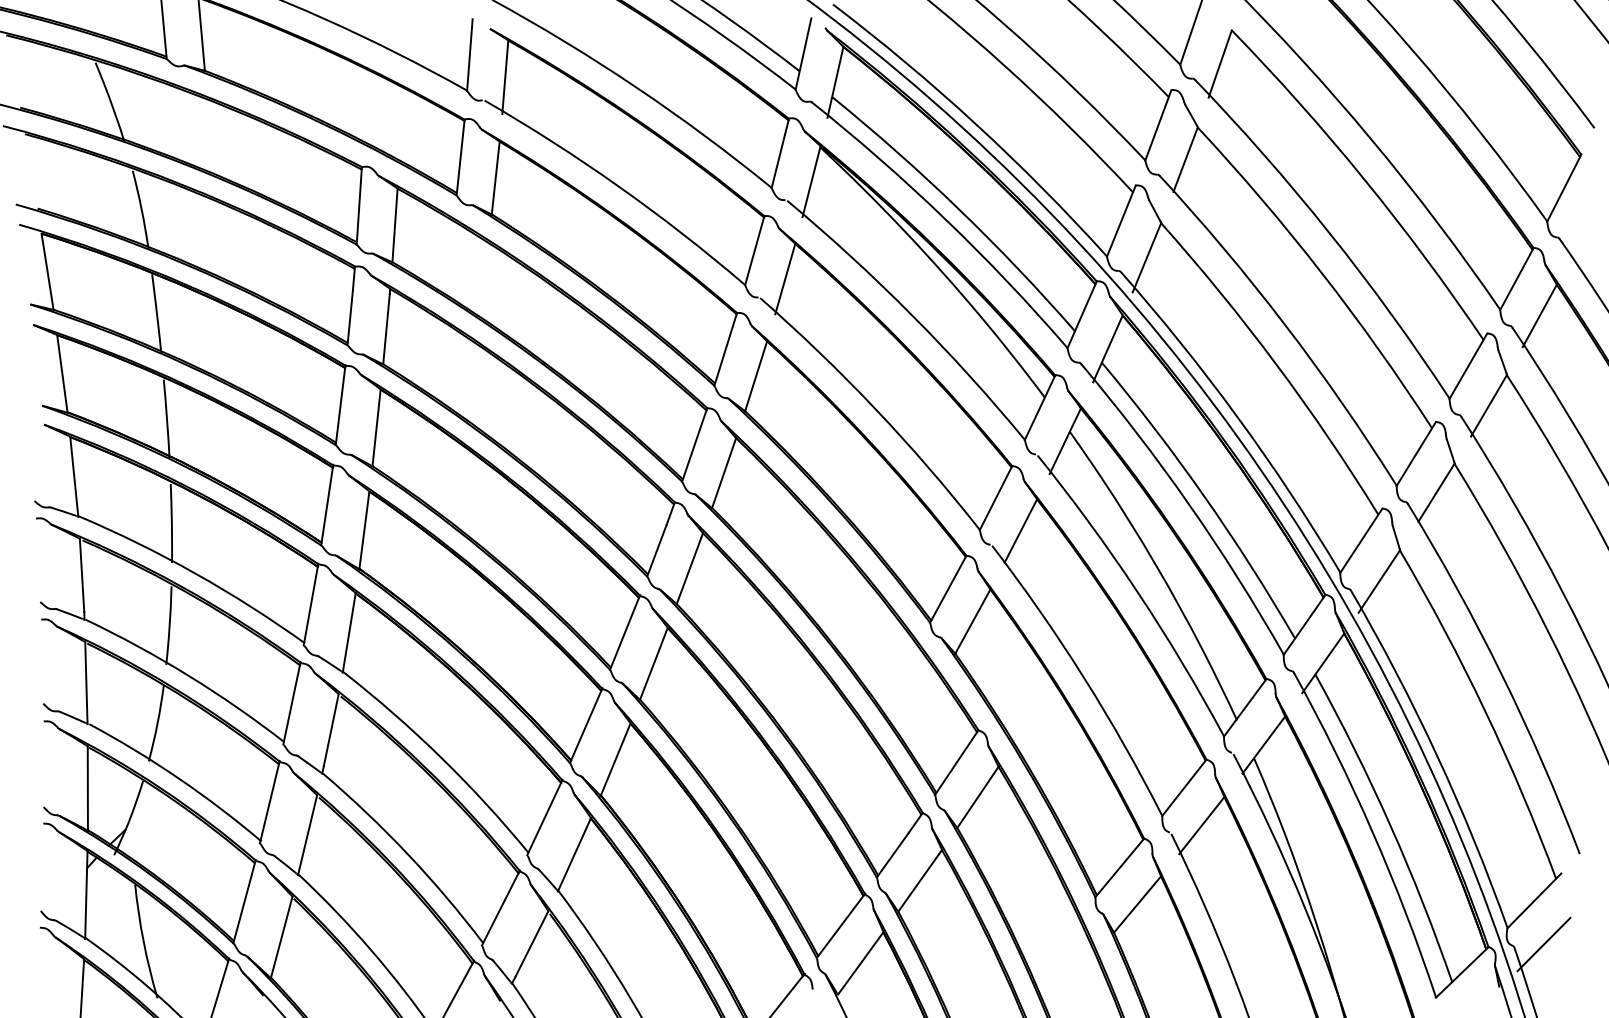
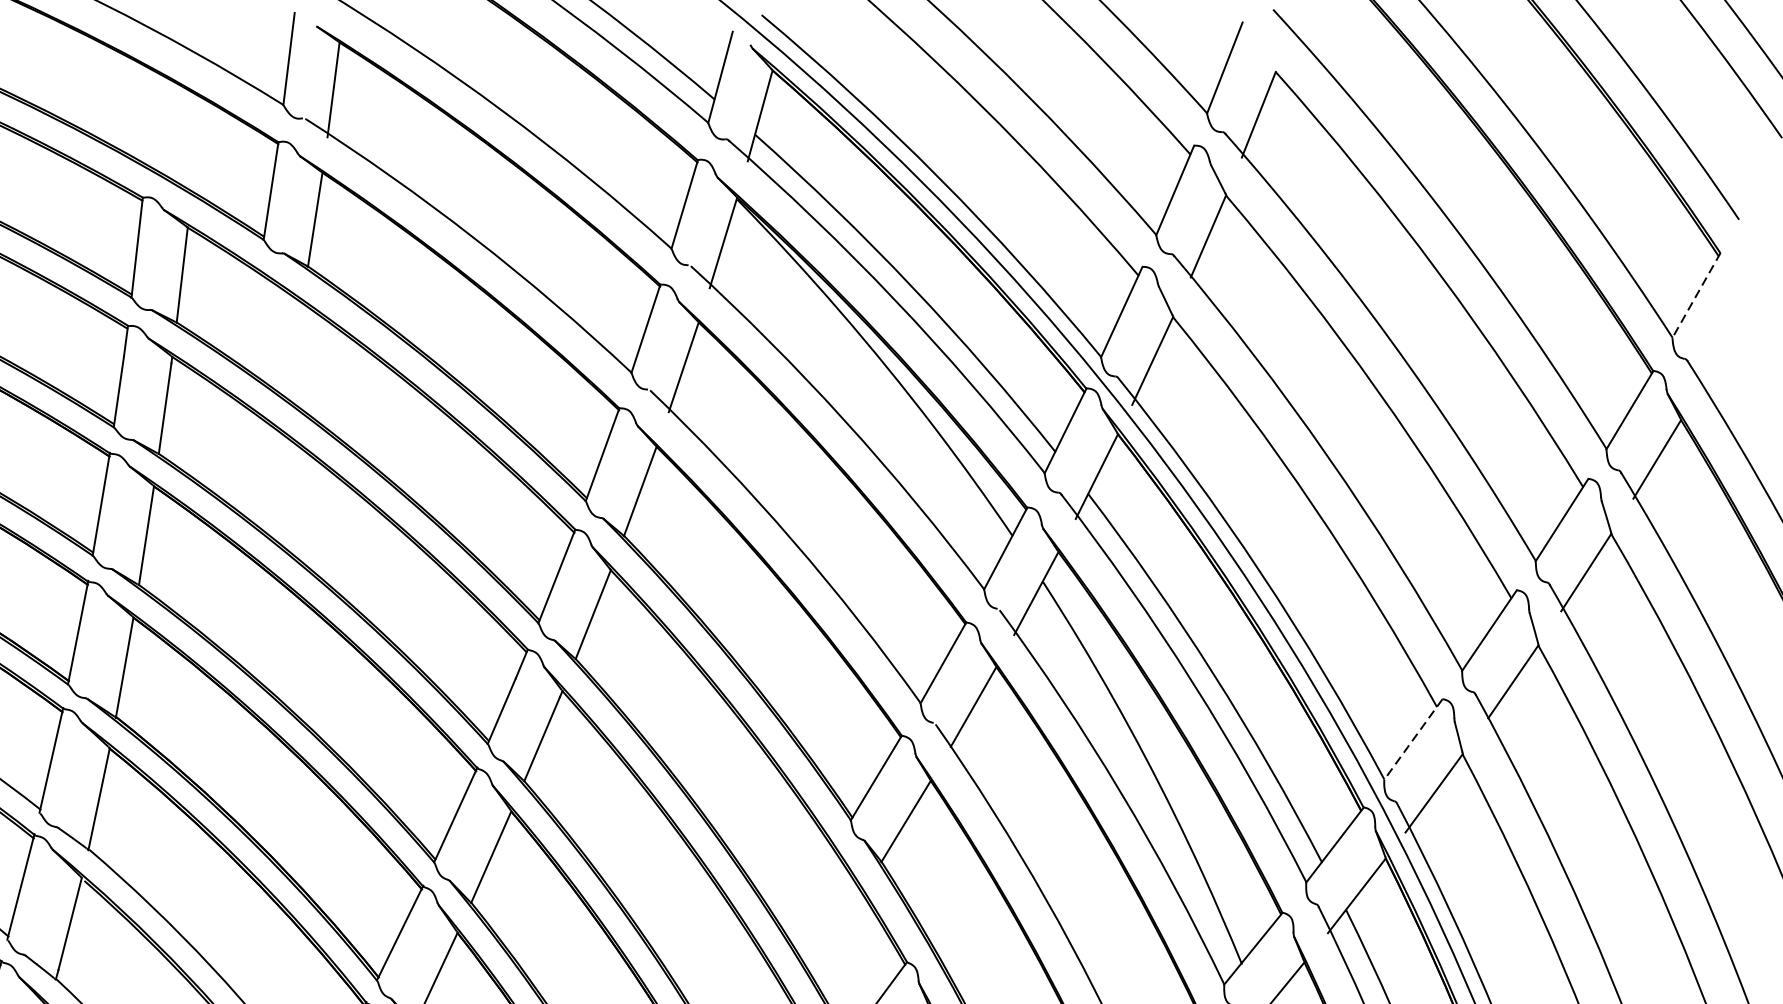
line: (1564, 188) -> (1696, 295), solid -> dashed
line: (1361, 541) -> (1413, 740), solid -> dashed

